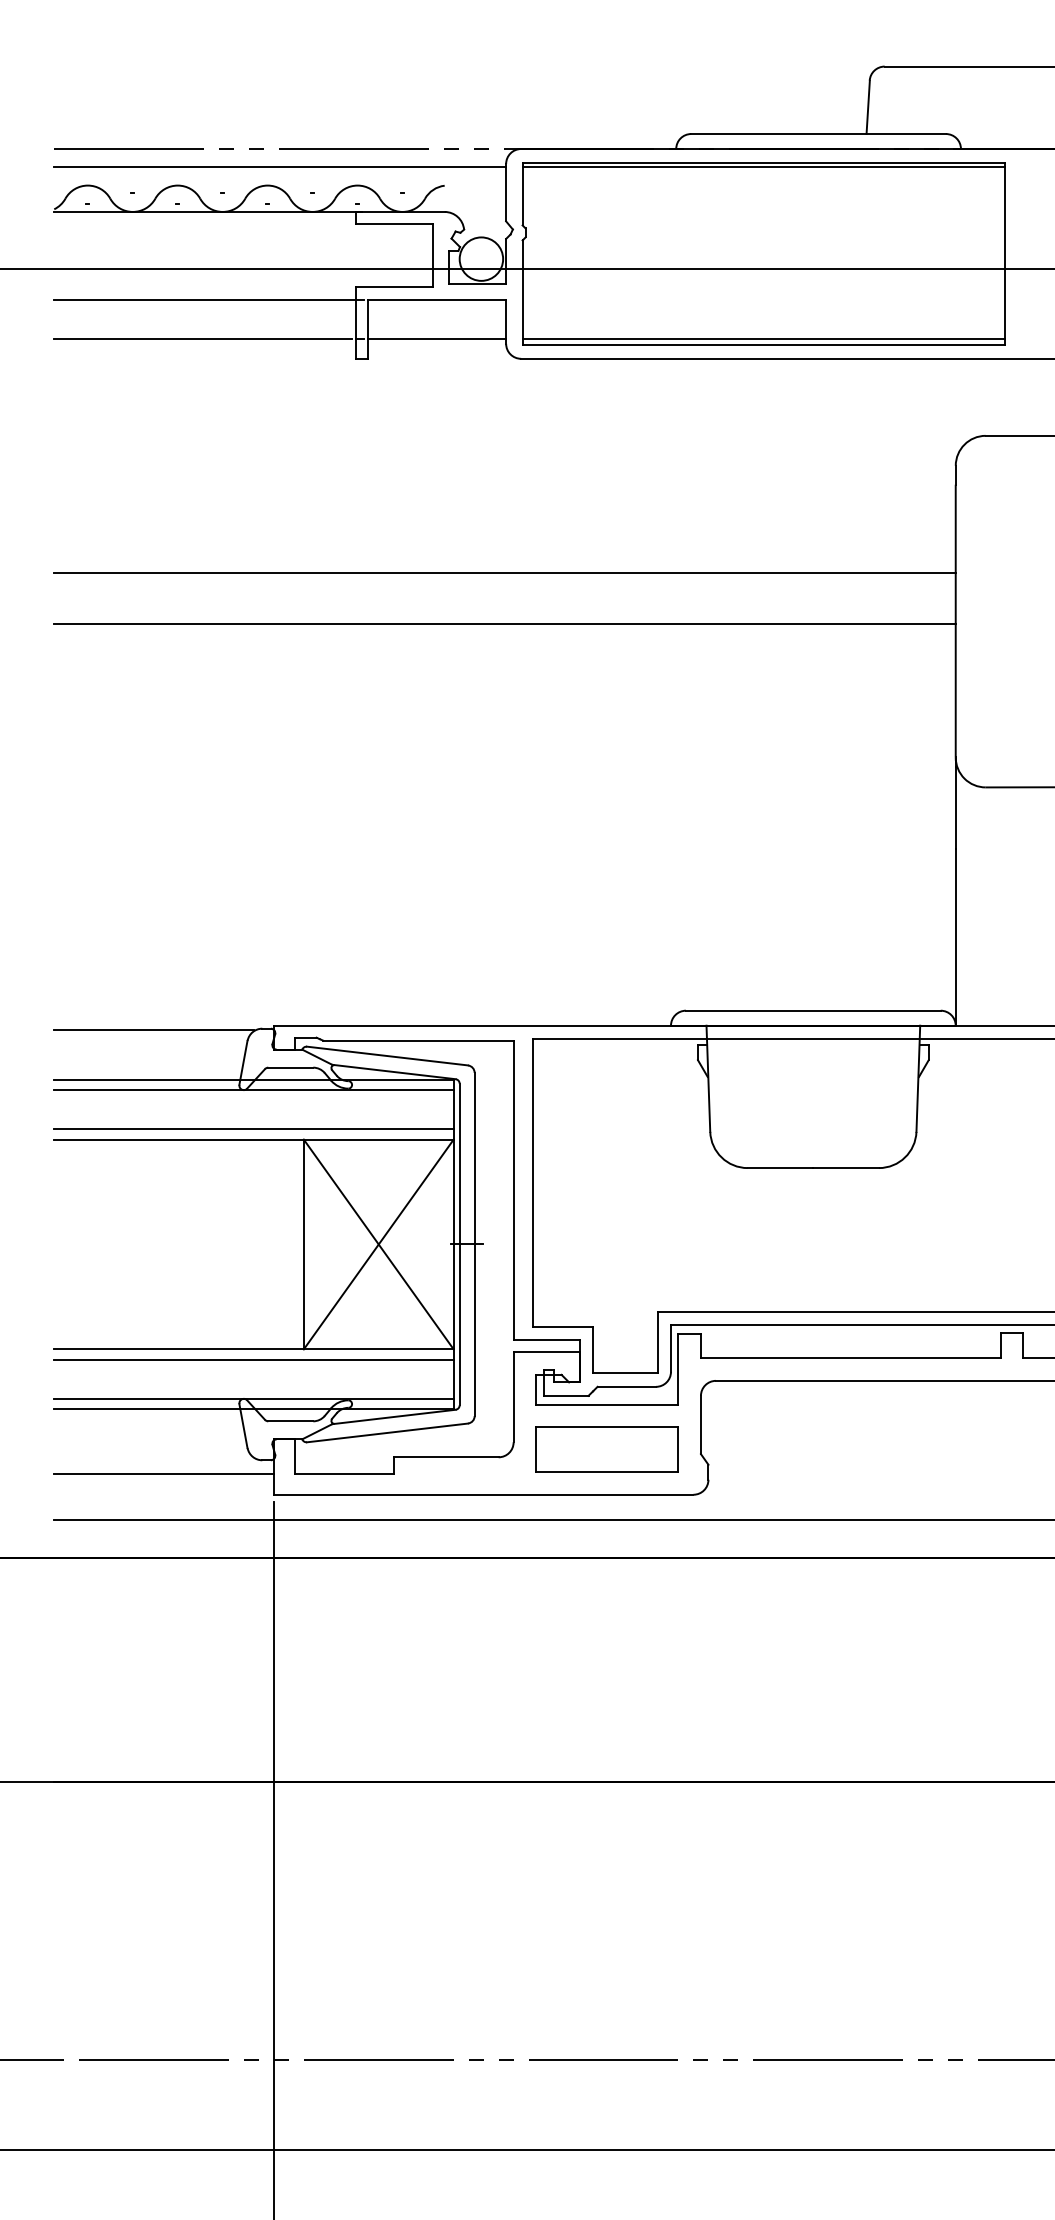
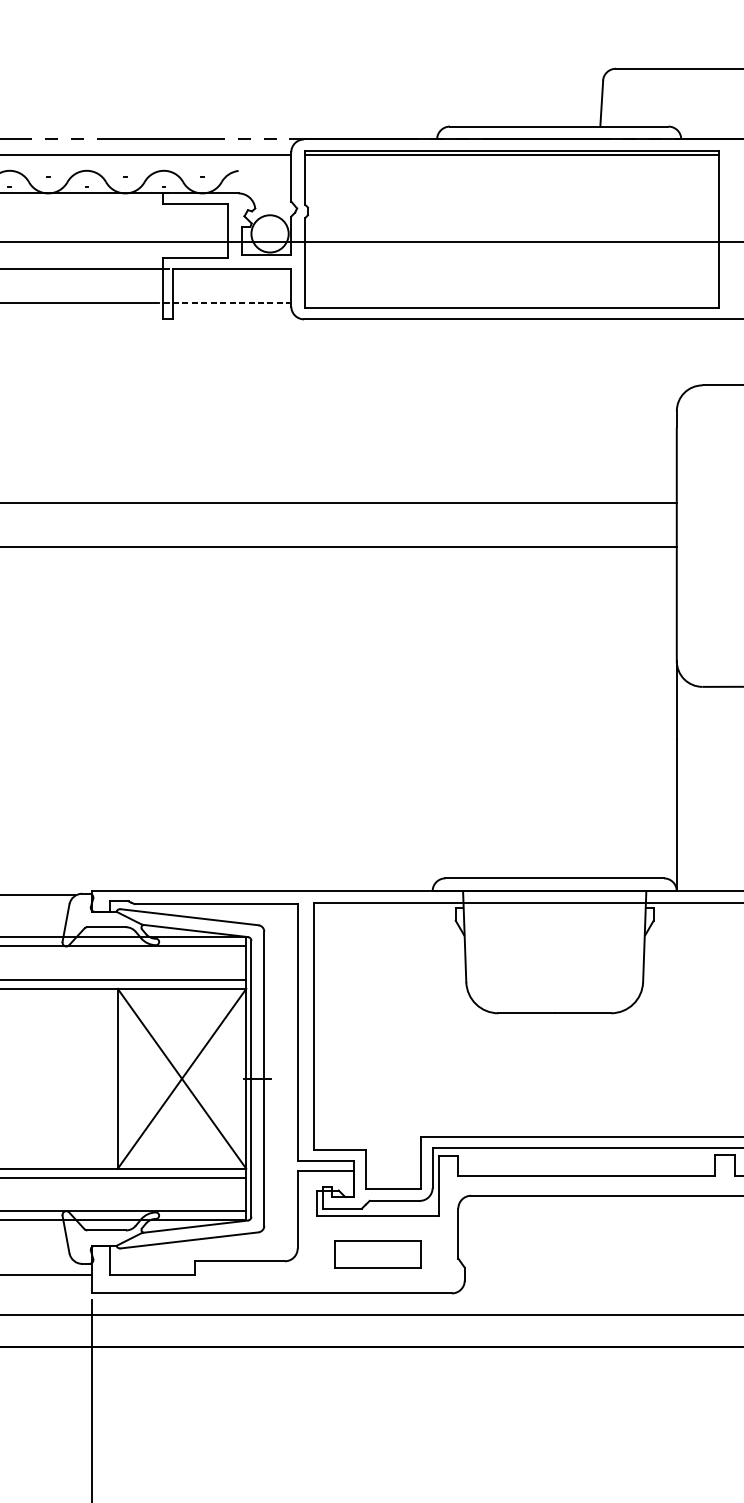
line: (437, 339) -> (232, 302), solid -> dashed
line: (763, 339) -> (511, 302), removed
part: (606, 1449) -> (377, 1254), size x0.7

